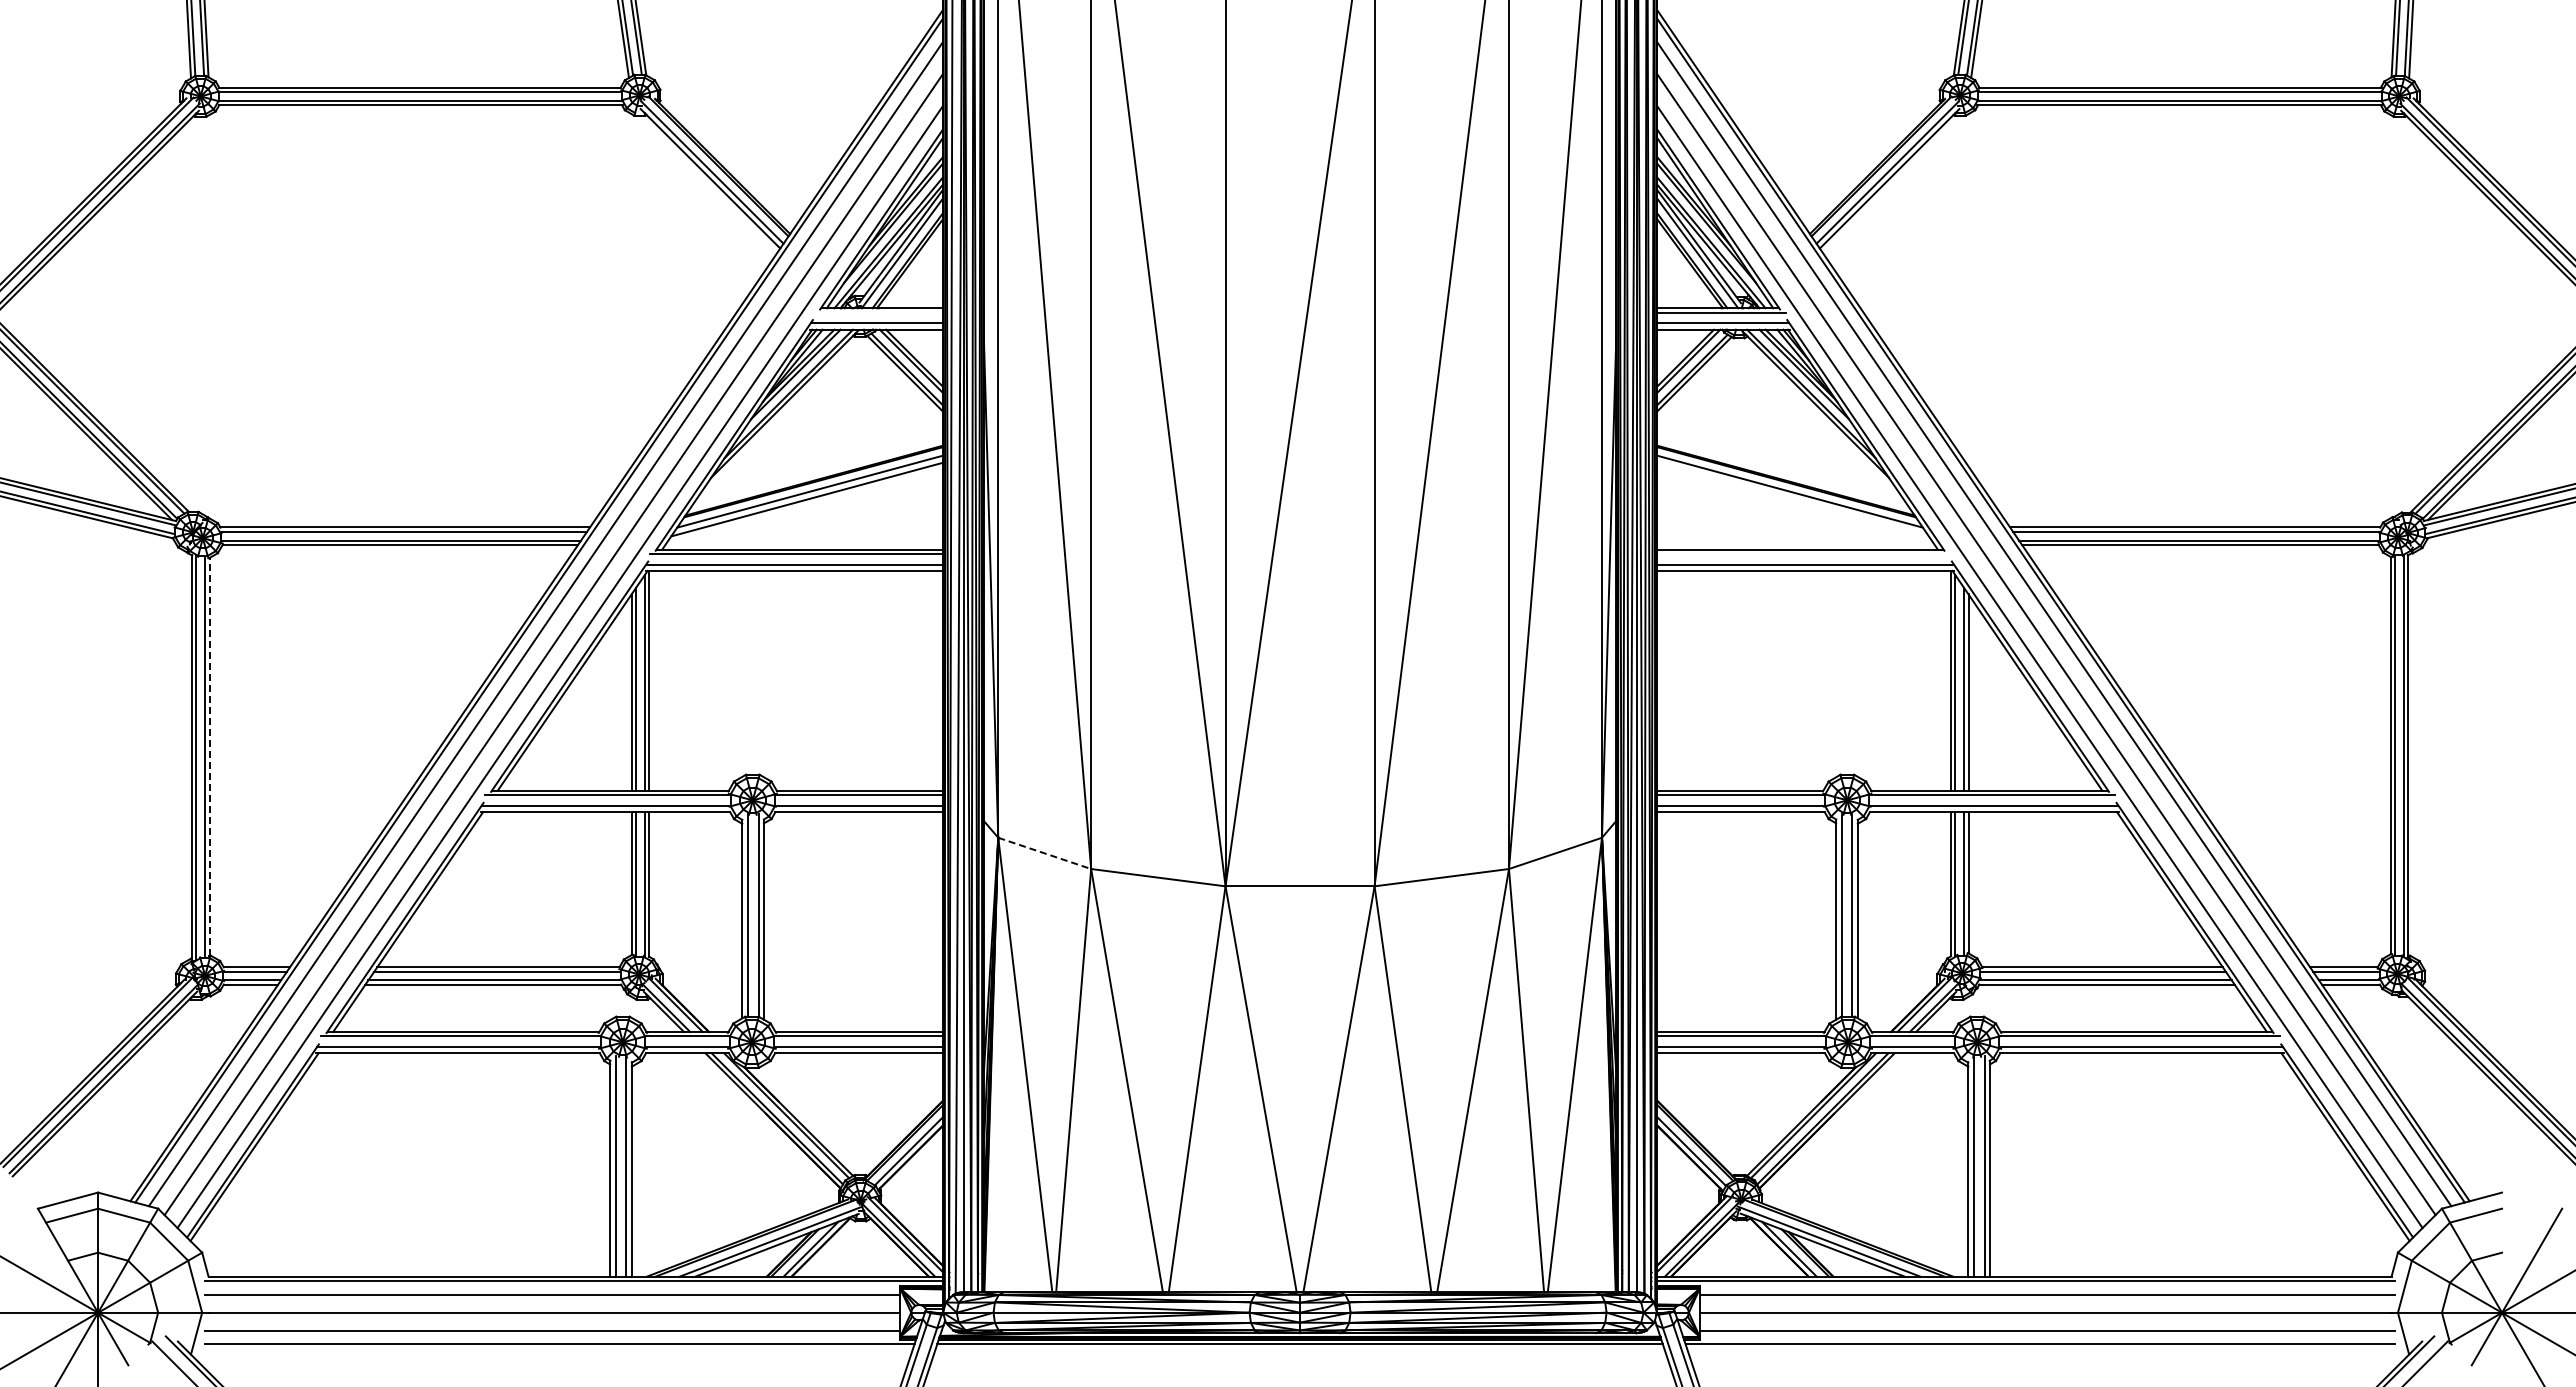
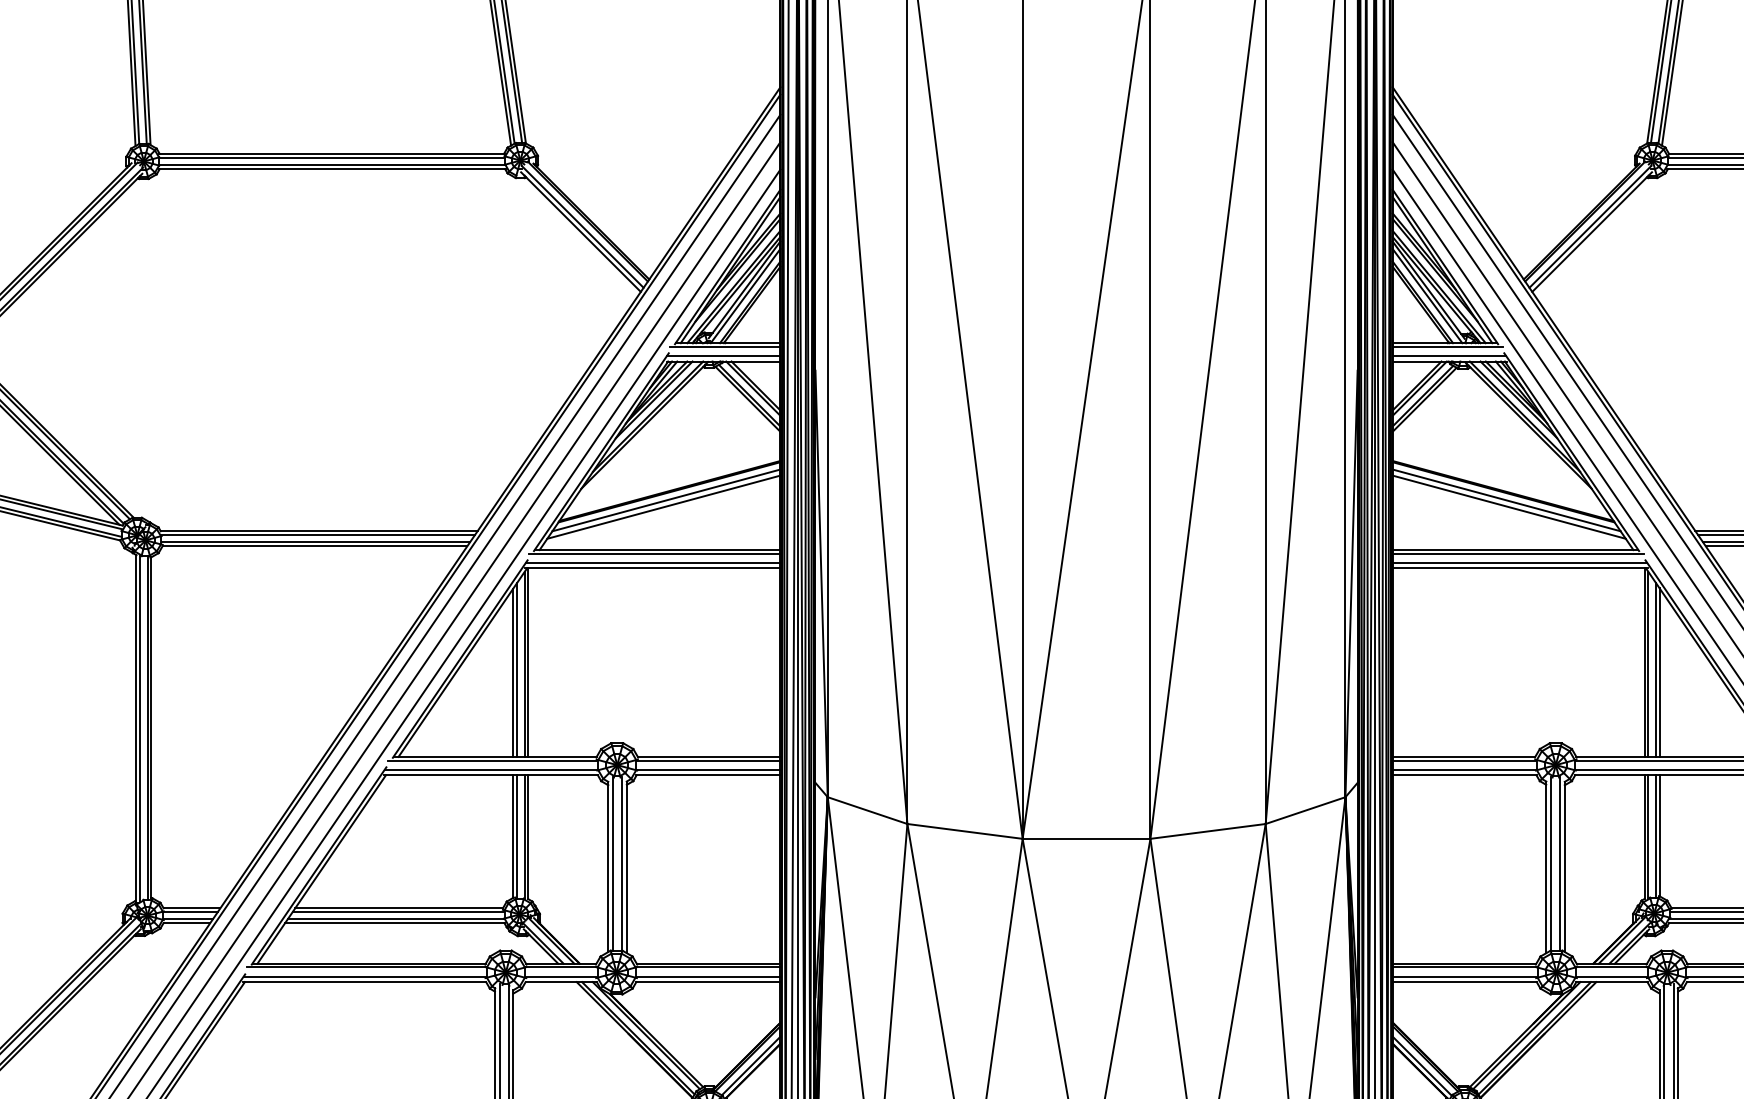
line: (878, 312) -> (725, 346), added
line: (1792, 499) -> (1508, 507), added
line: (1803, 553) -> (1518, 553), added
line: (209, 756) -> (151, 727), dashed -> solid
line: (1045, 853) -> (868, 810), dashed -> solid

